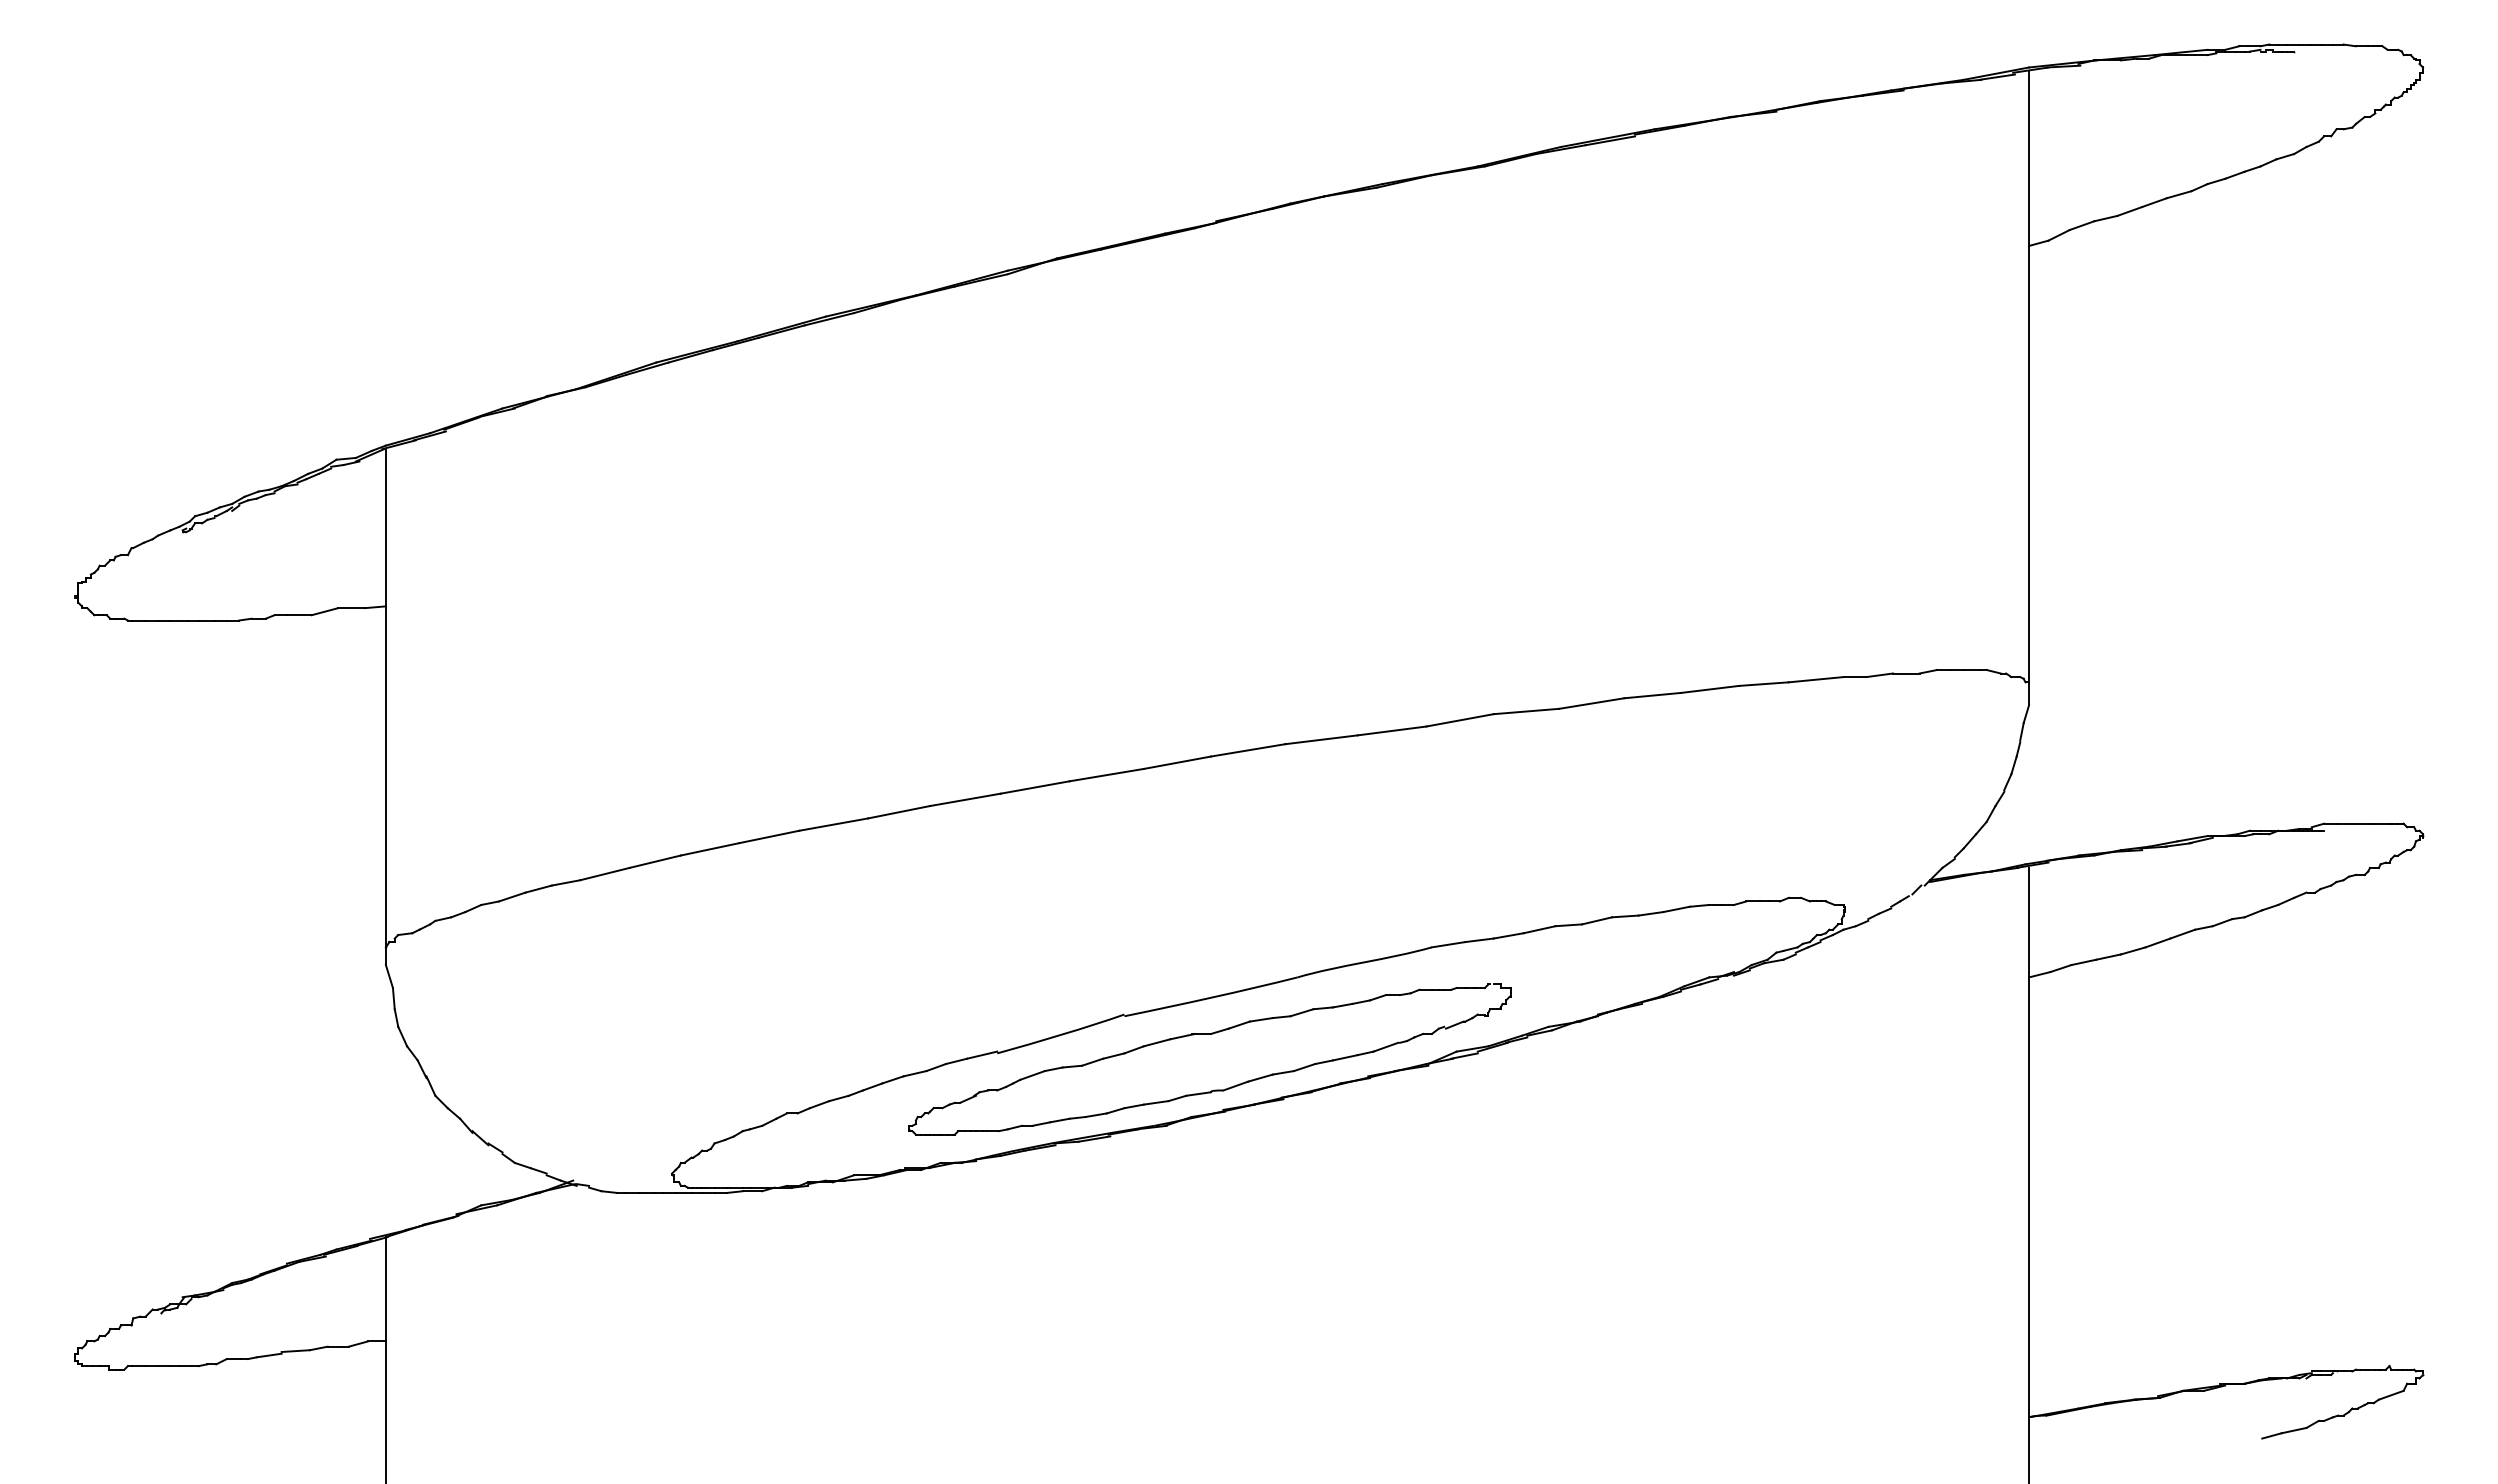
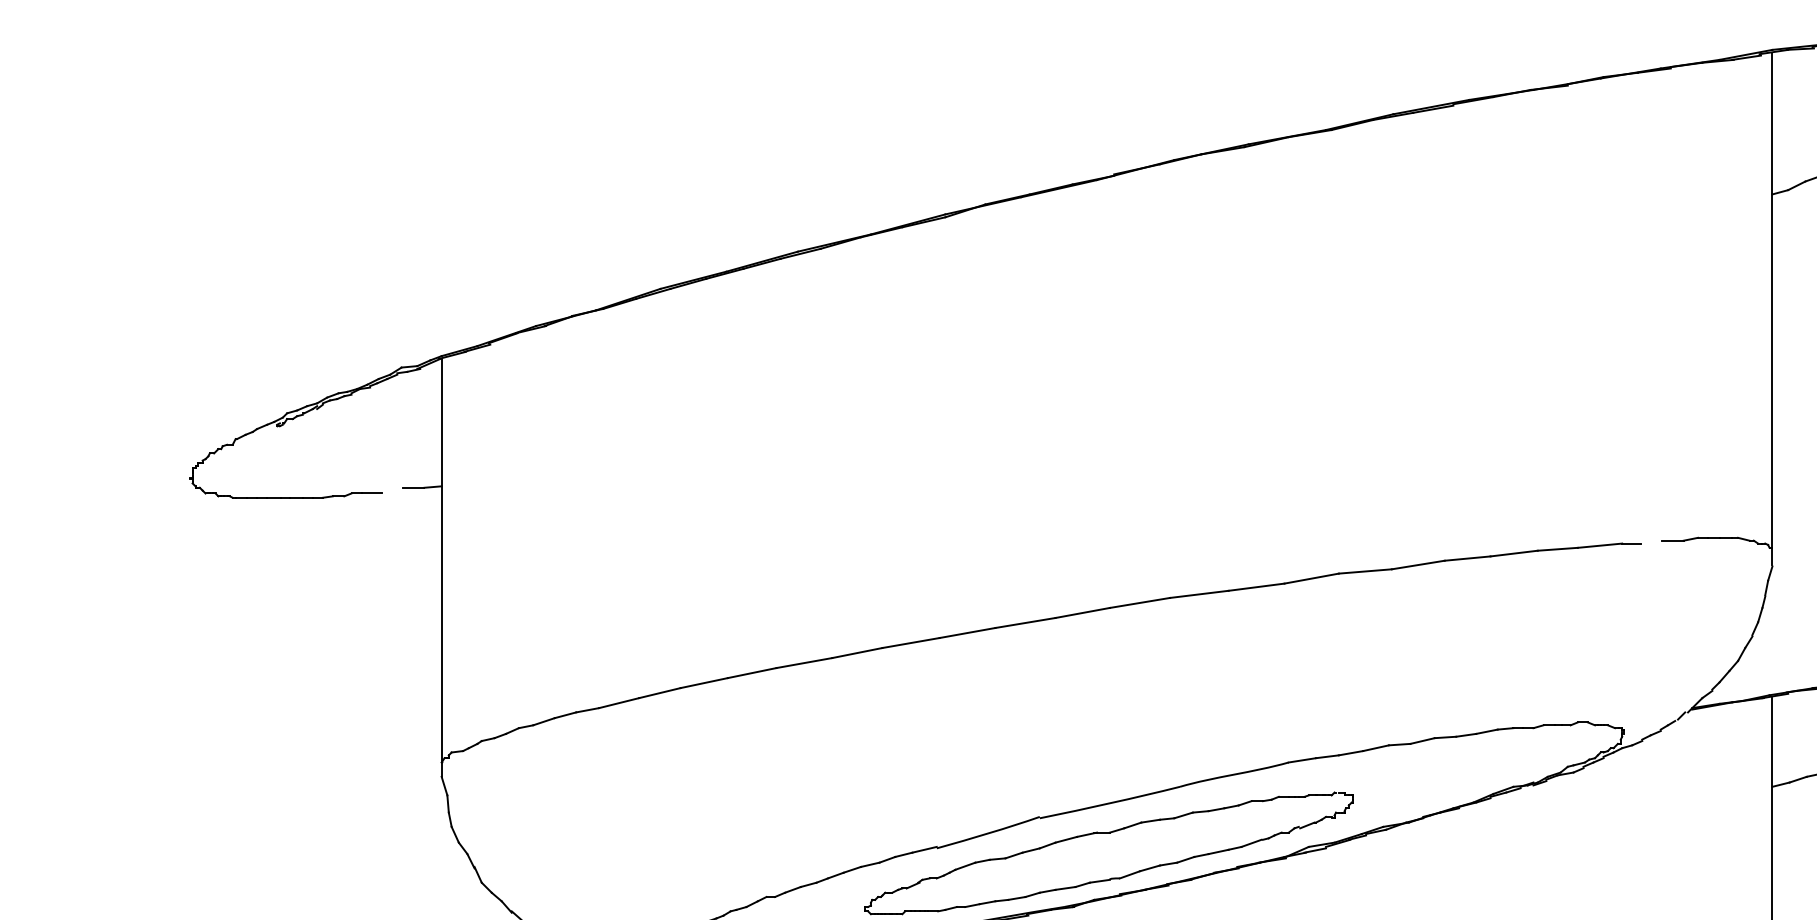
line: (324, 611) -> (391, 490), removed
line: (1879, 675) -> (1651, 542), removed

